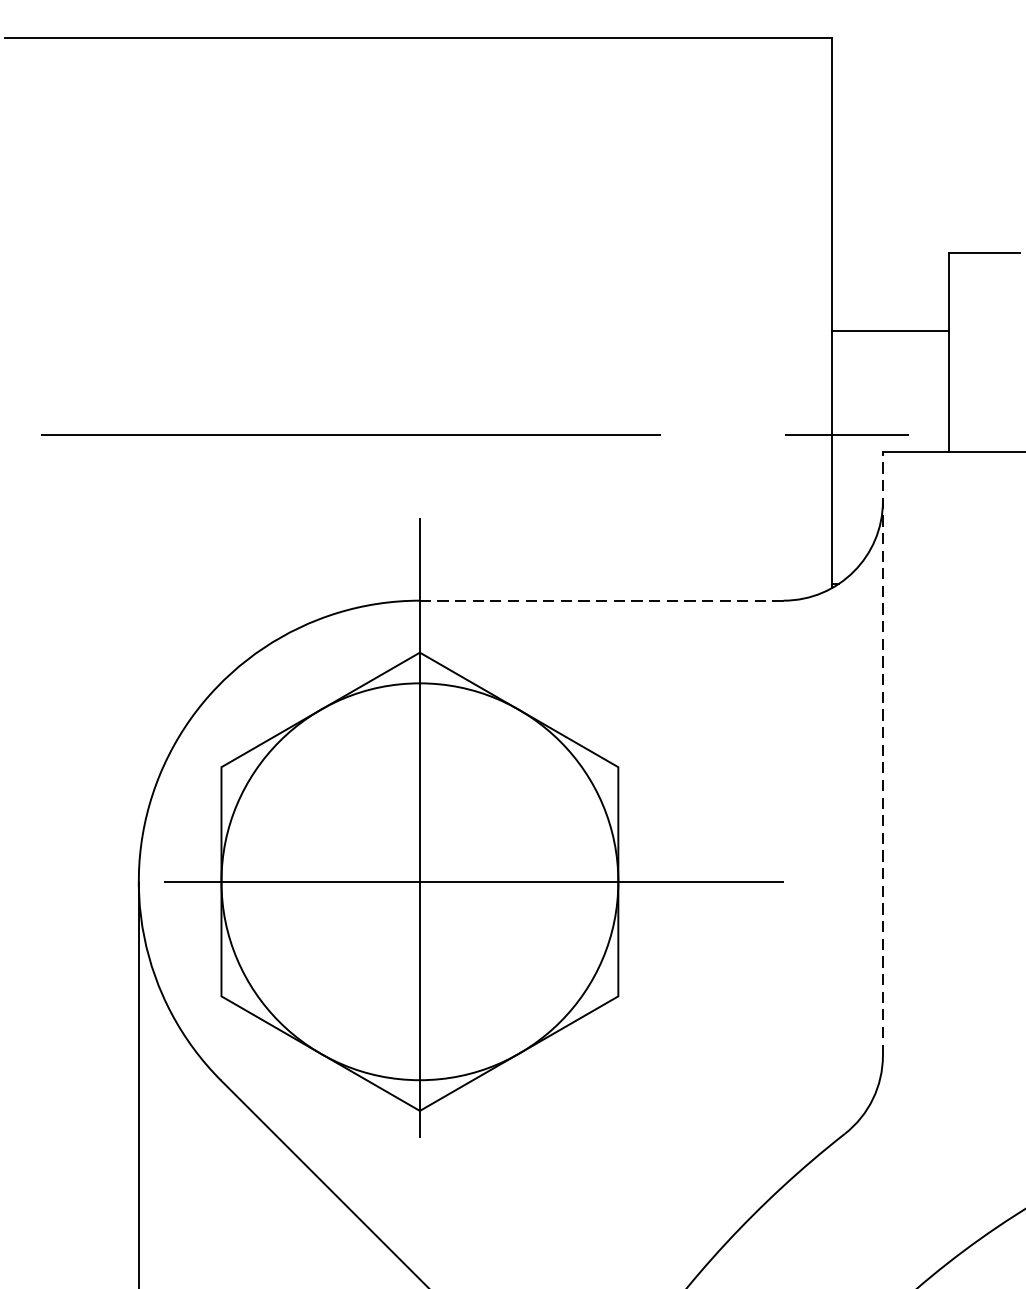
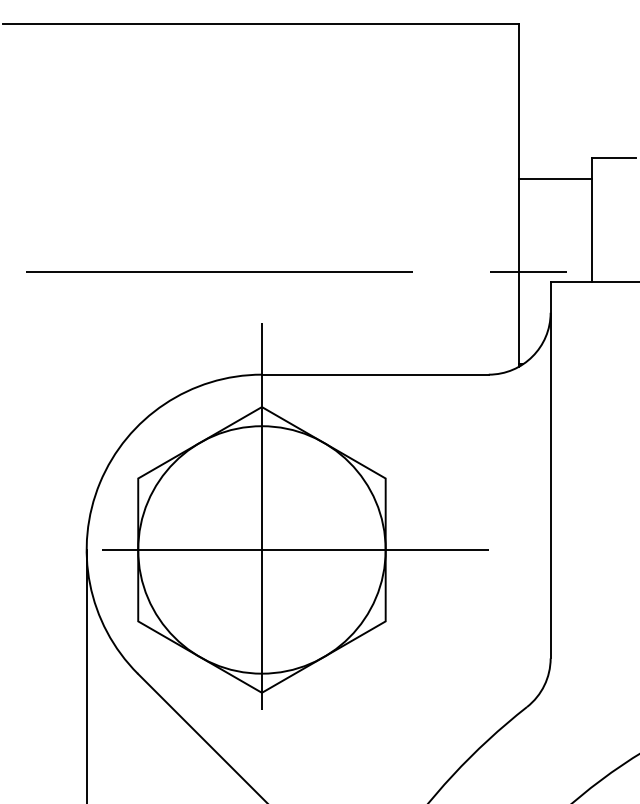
line: (889, 330) -> (554, 178), moved
line: (600, 600) -> (374, 374), dashed -> solid
line: (882, 752) -> (550, 469), dashed -> solid

